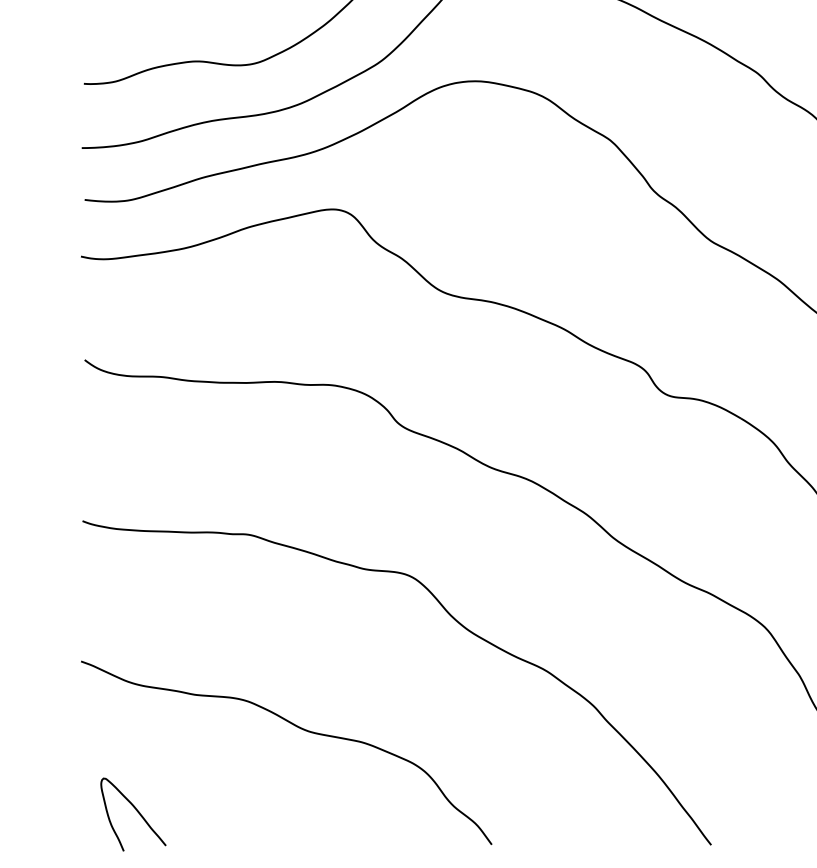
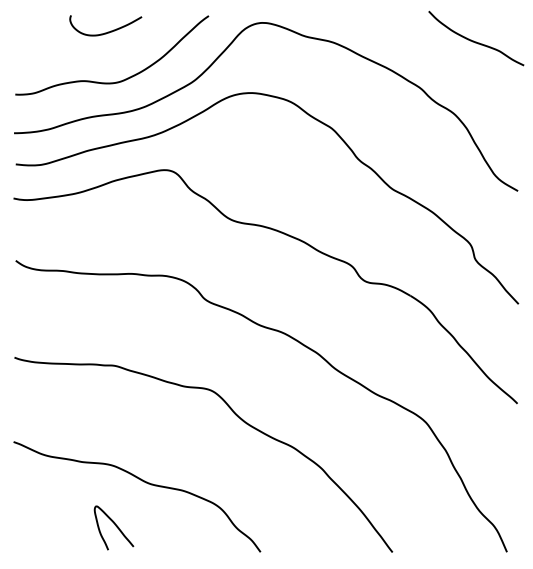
curve: (135, 811) -> (115, 526), moved

